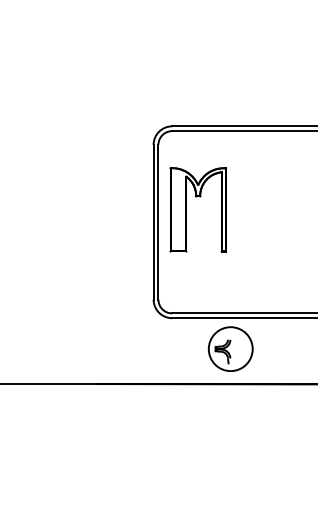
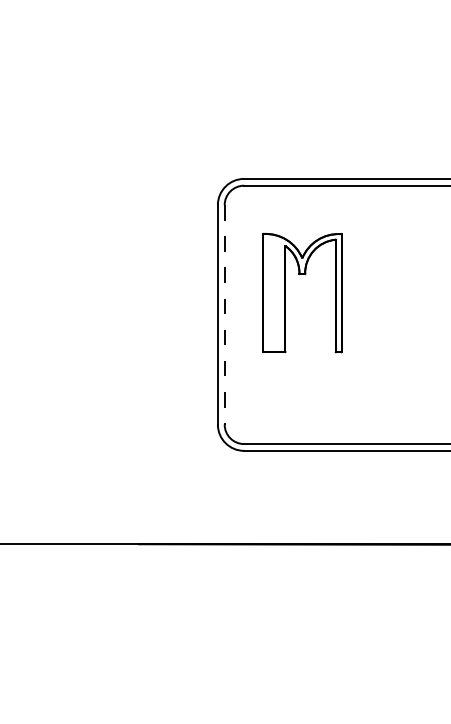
part: (186, 209) -> (285, 292), moved
line: (158, 222) -> (224, 315), solid -> dashed
part: (230, 348) -> (326, 493), removed

